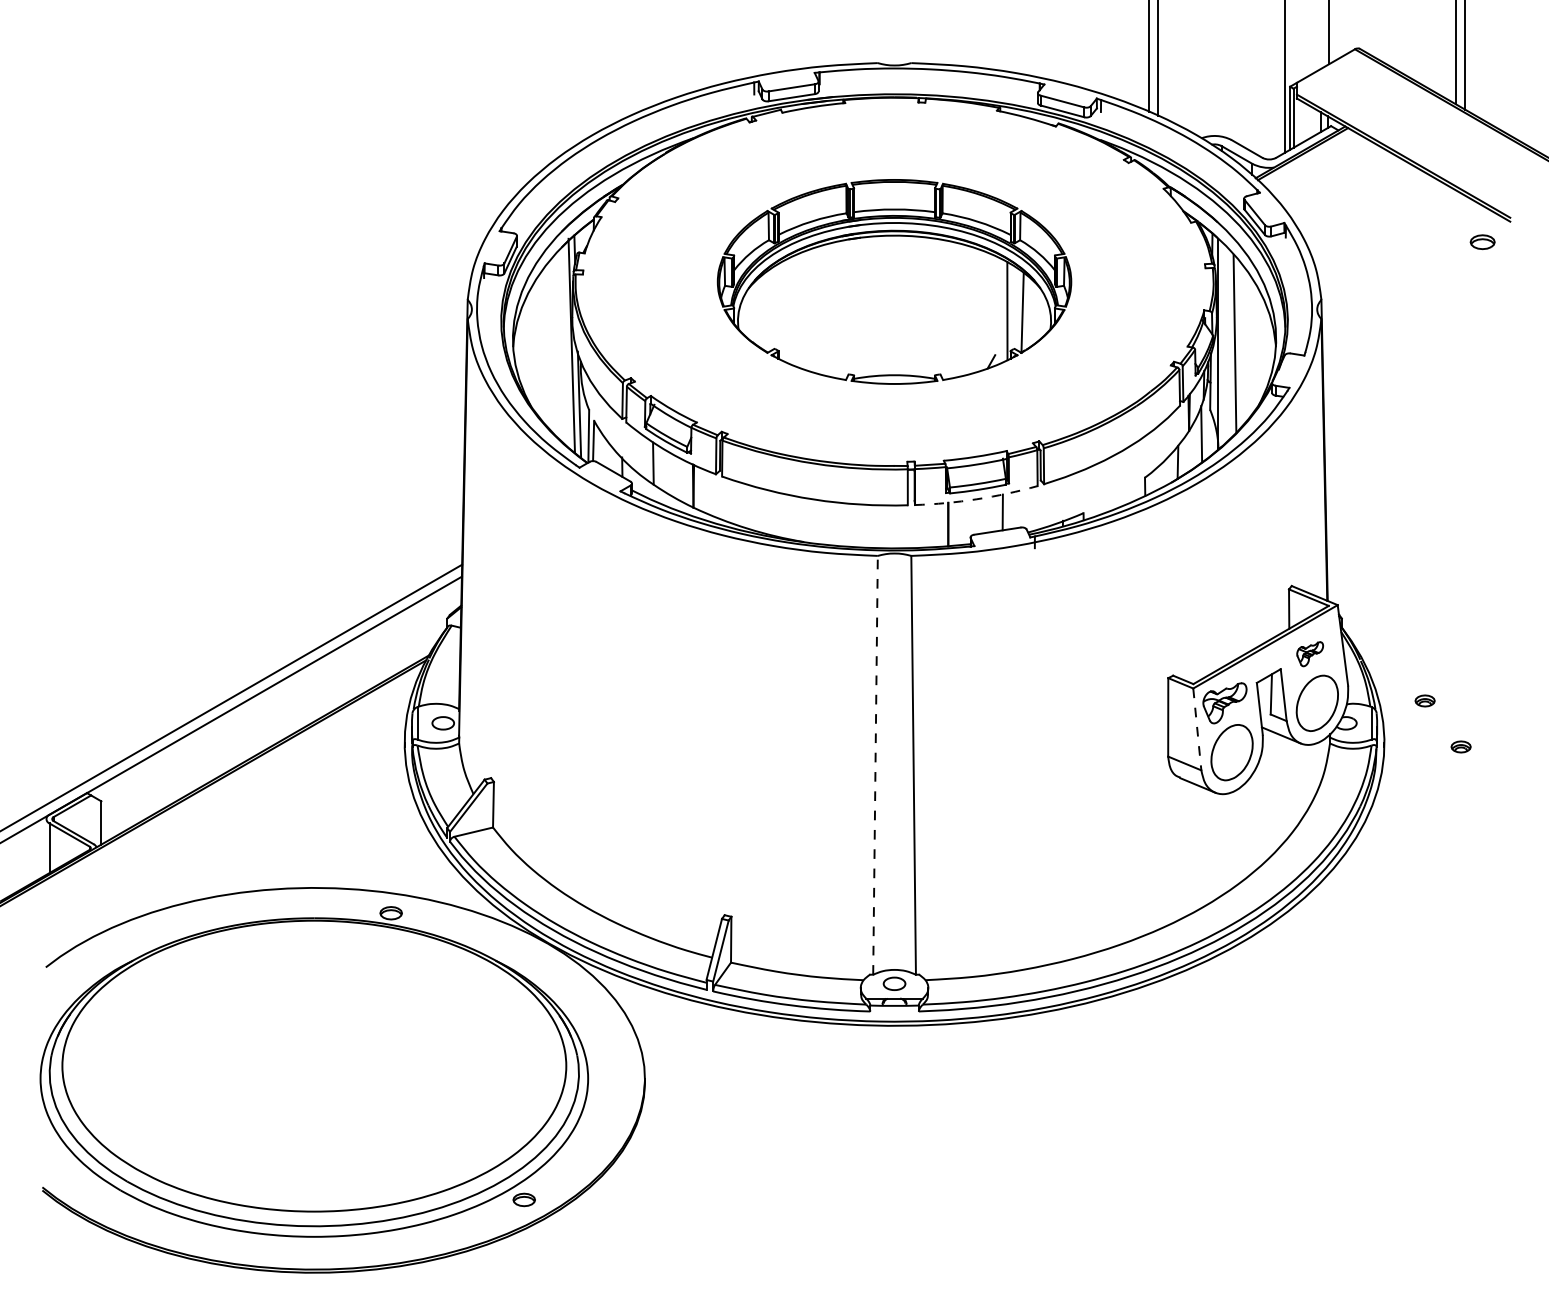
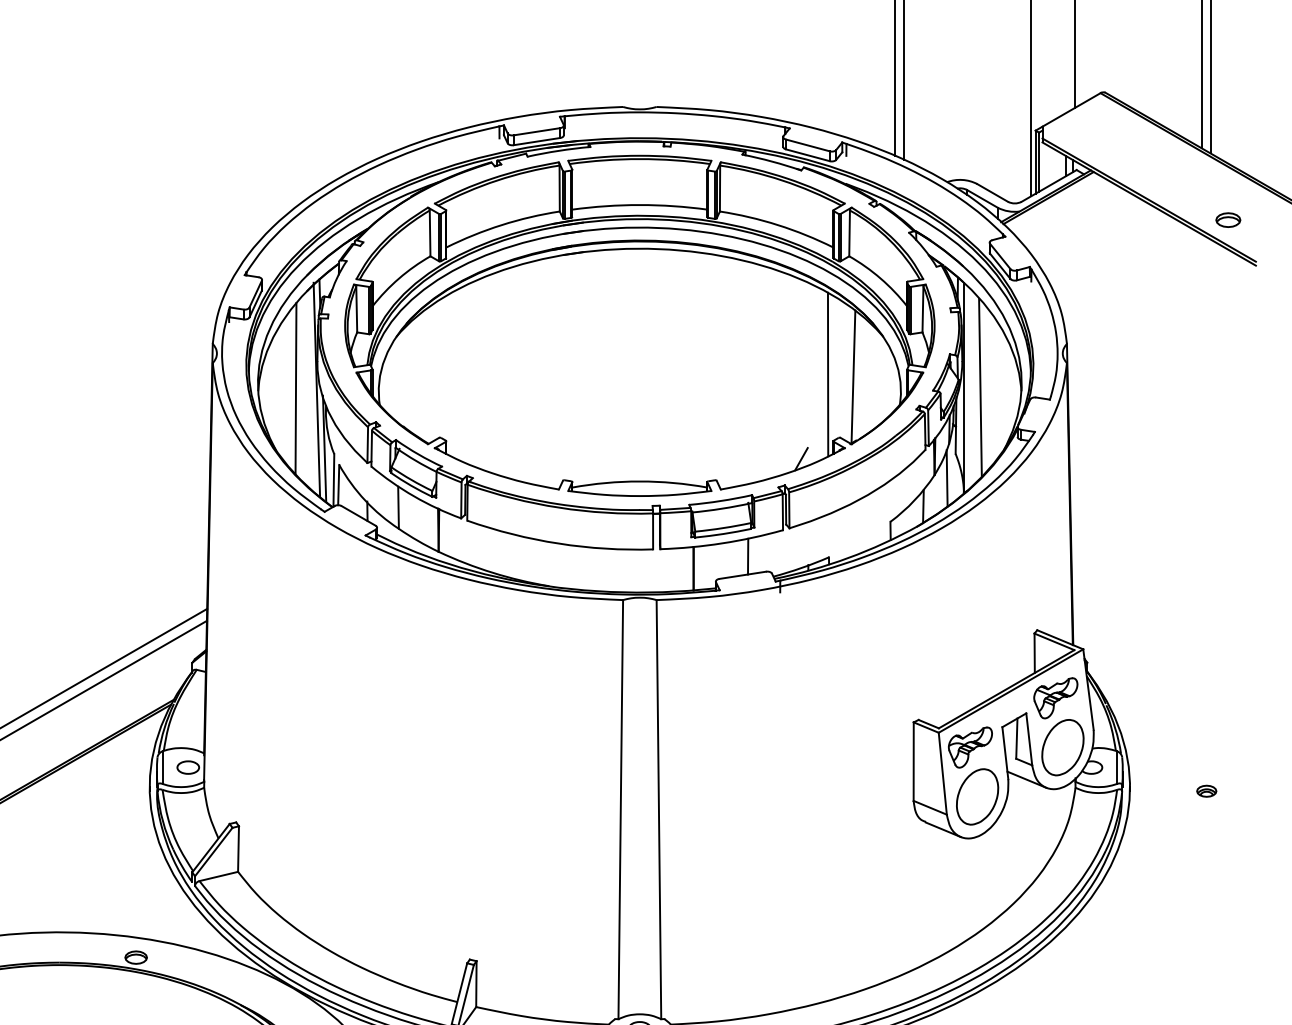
part: (1482, 242) -> (1228, 220), moved
part: (894, 281) -> (639, 325), size x1.67
line: (550, 343) -> (295, 387), added
arc: (976, 499) -> (721, 543), dashed -> solid
part: (1309, 654) -> (1055, 698), size x1.67
part: (1424, 700) -> (1170, 744), removed
line: (1197, 729) -> (942, 773), dashed -> solid
line: (875, 764) -> (620, 808), dashed -> solid

